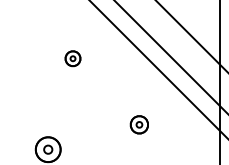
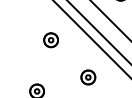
part: (71, 59) -> (50, 40), size x1.67
part: (139, 124) -> (88, 77), size x1.43

